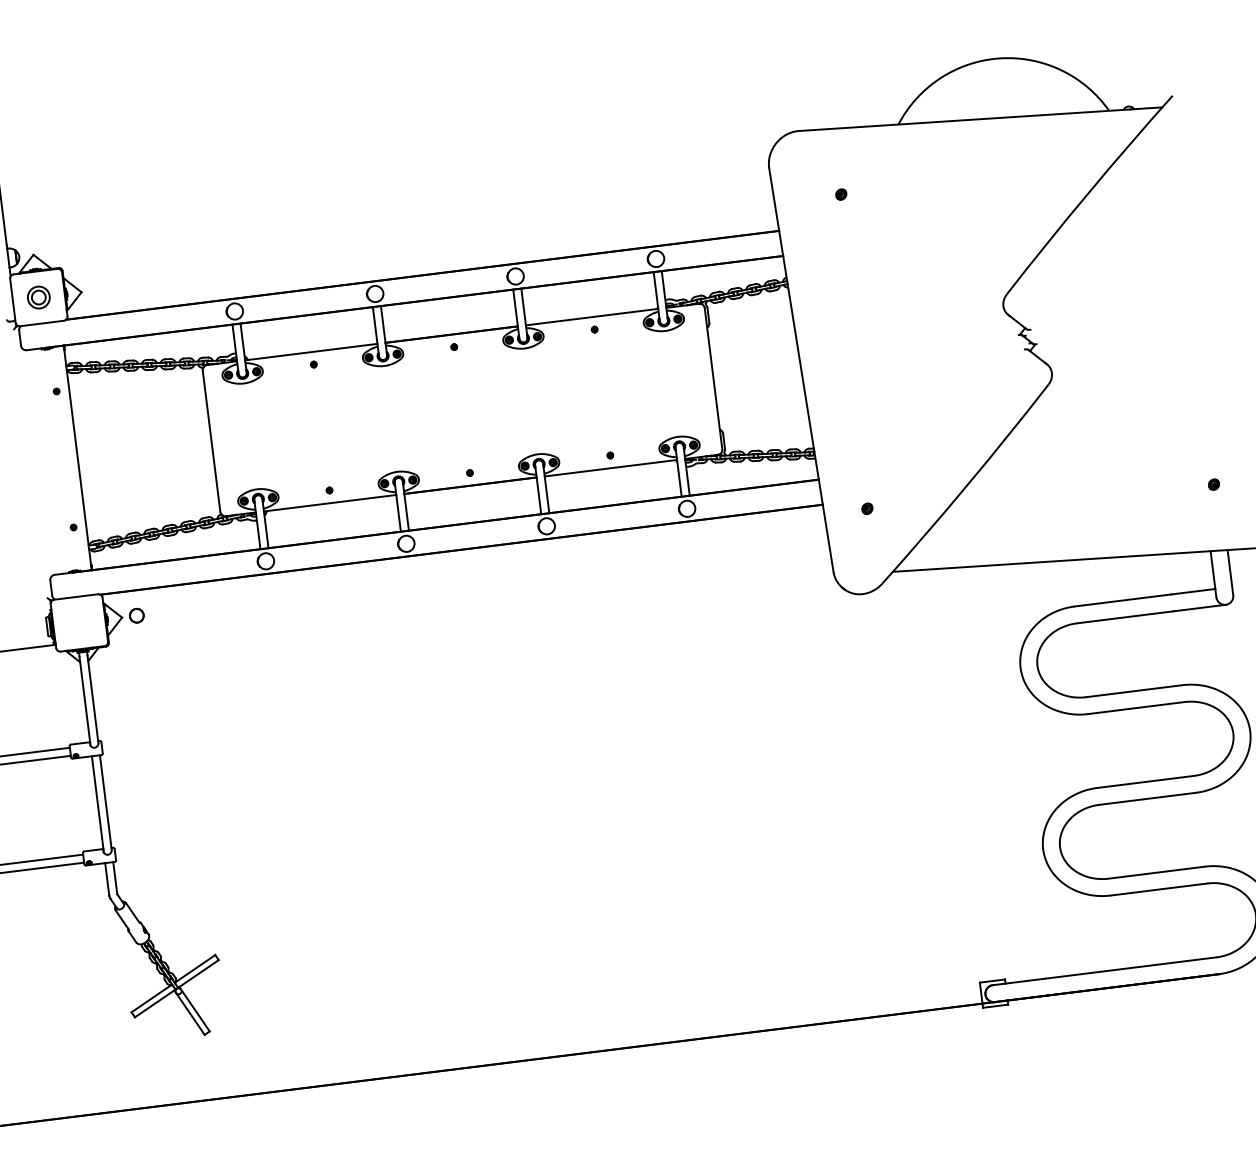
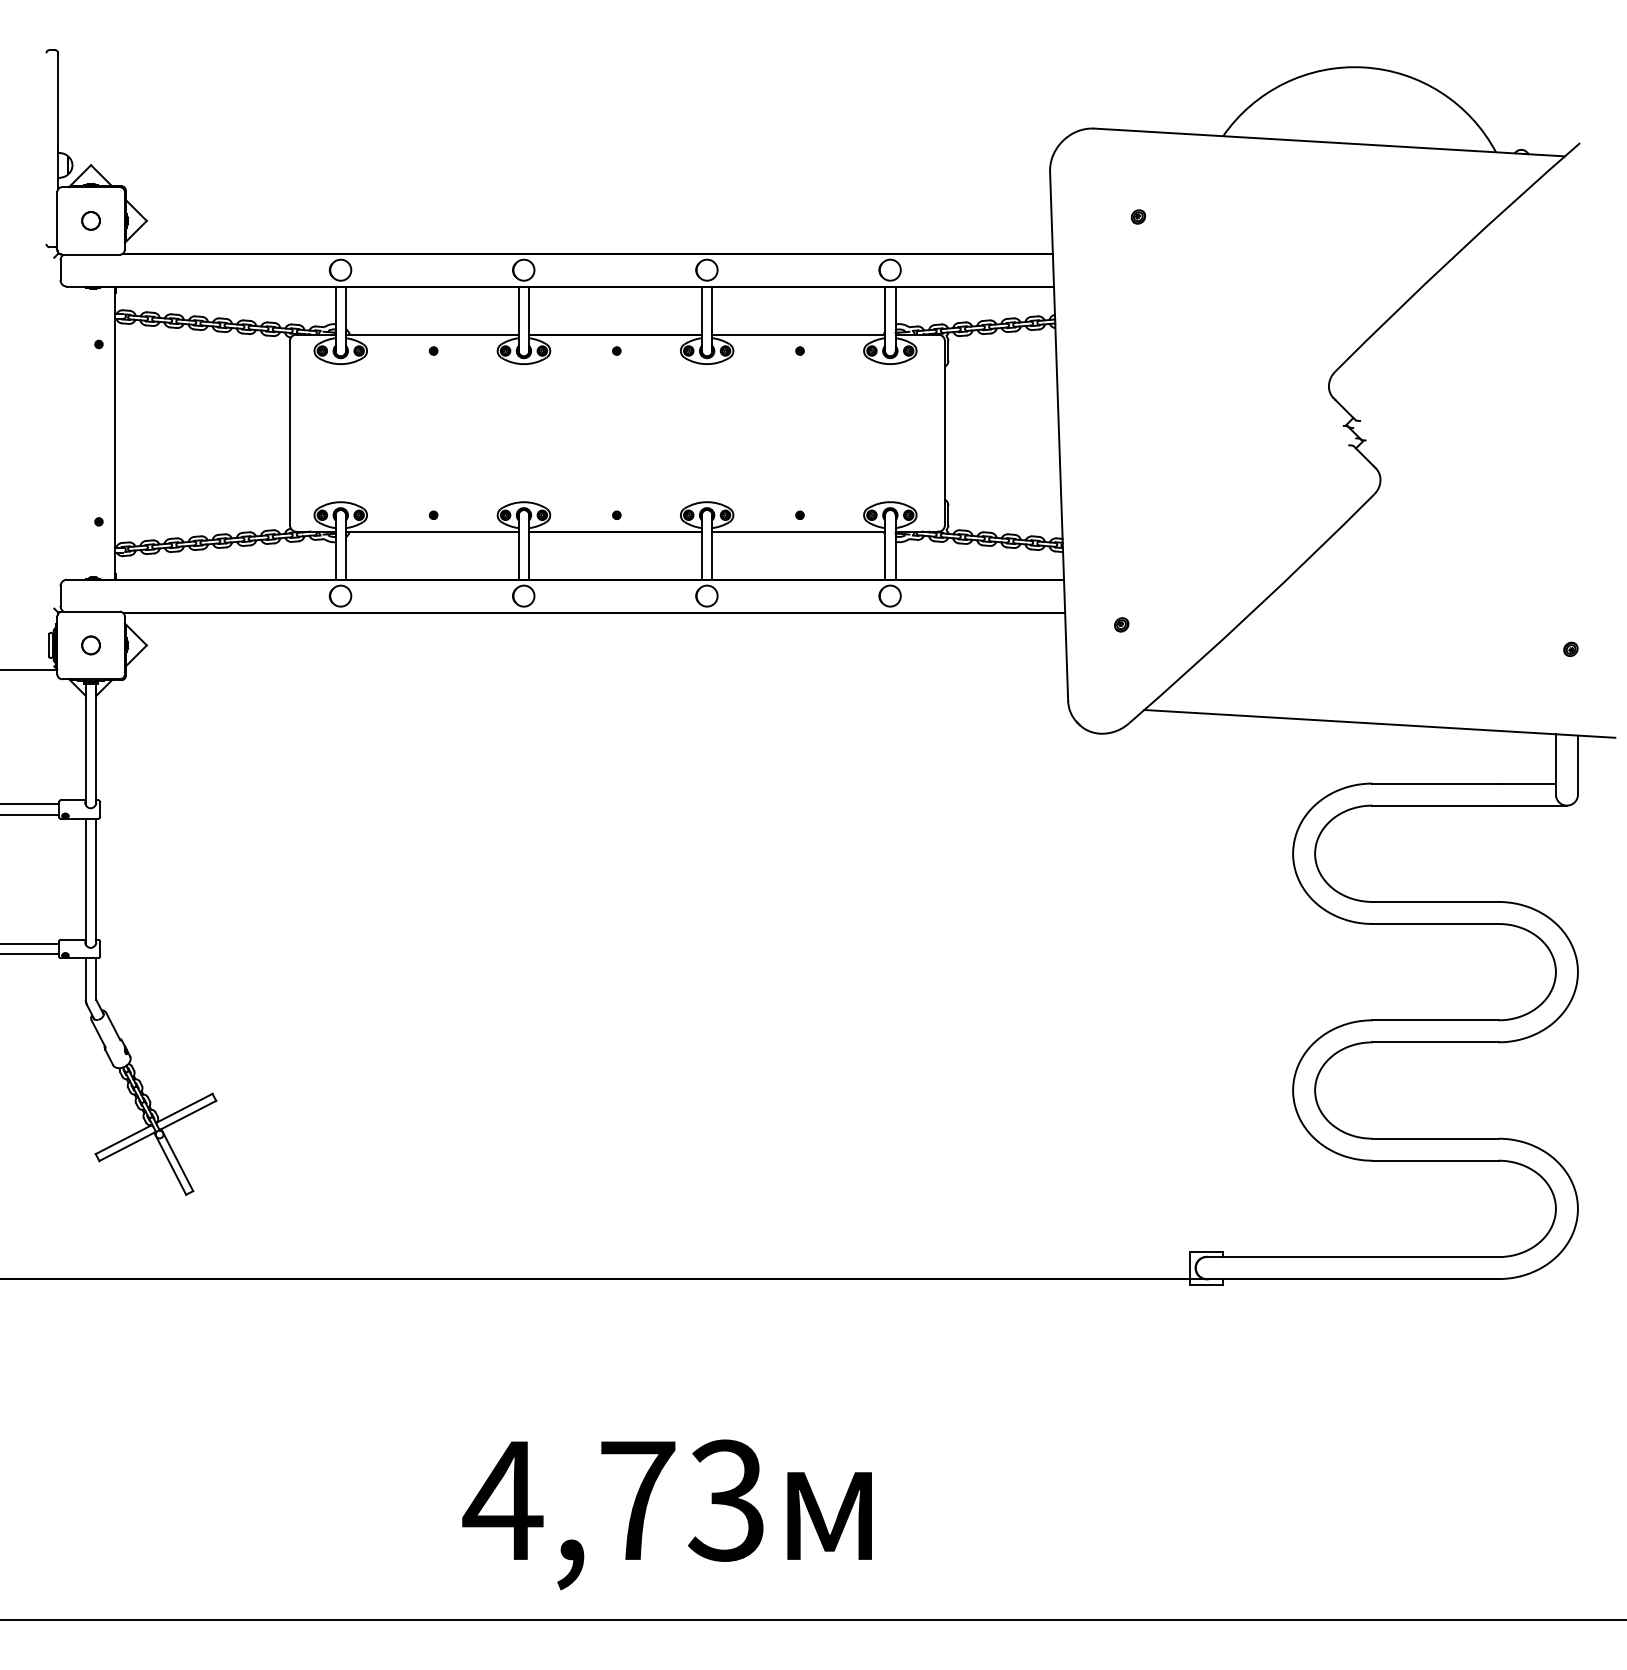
circle: (38, 297) -> (90, 220), size x0.62
part: (136, 615) -> (90, 645), moved

